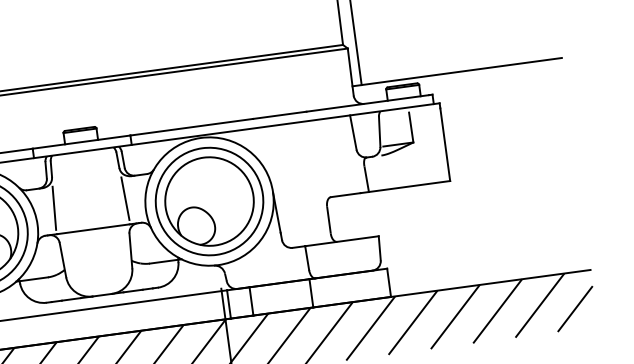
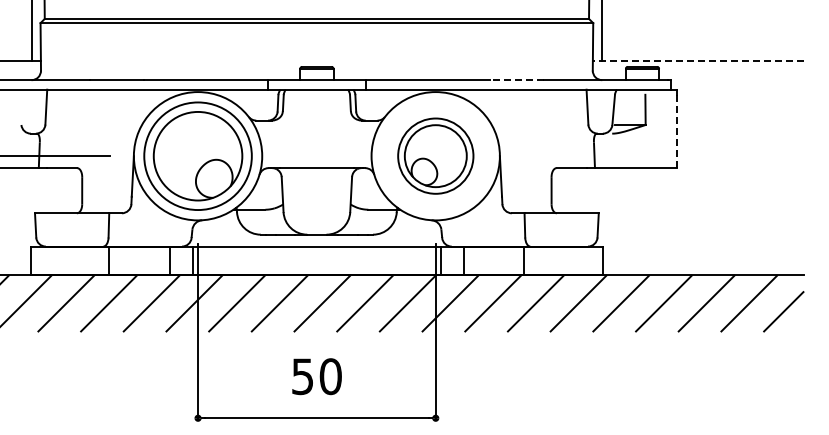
line: (457, 72) -> (698, 61), solid -> dashed
line: (279, 115) -> (516, 80), solid -> dashed
line: (444, 144) -> (676, 131), solid -> dashed
line: (125, 198) -> (352, 141), removed
part: (209, 200) -> (435, 155), size x0.7
line: (53, 207) -> (280, 141), removed

